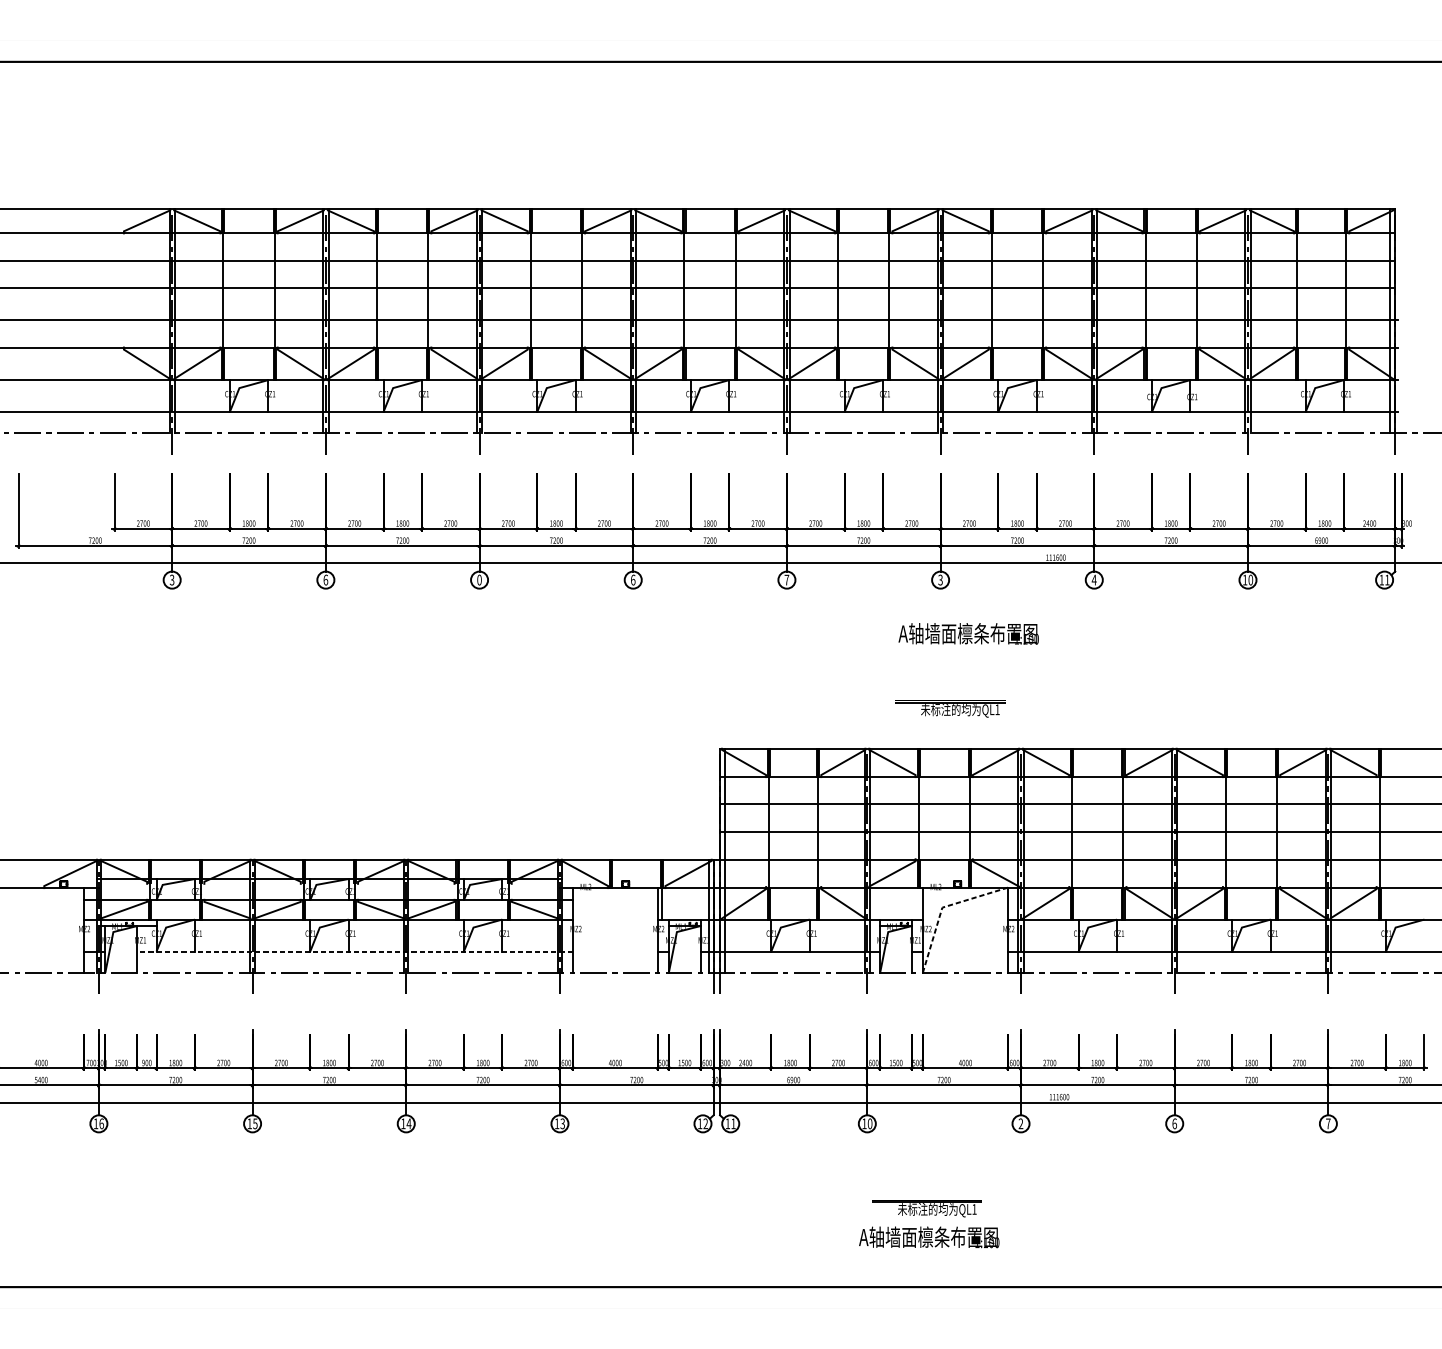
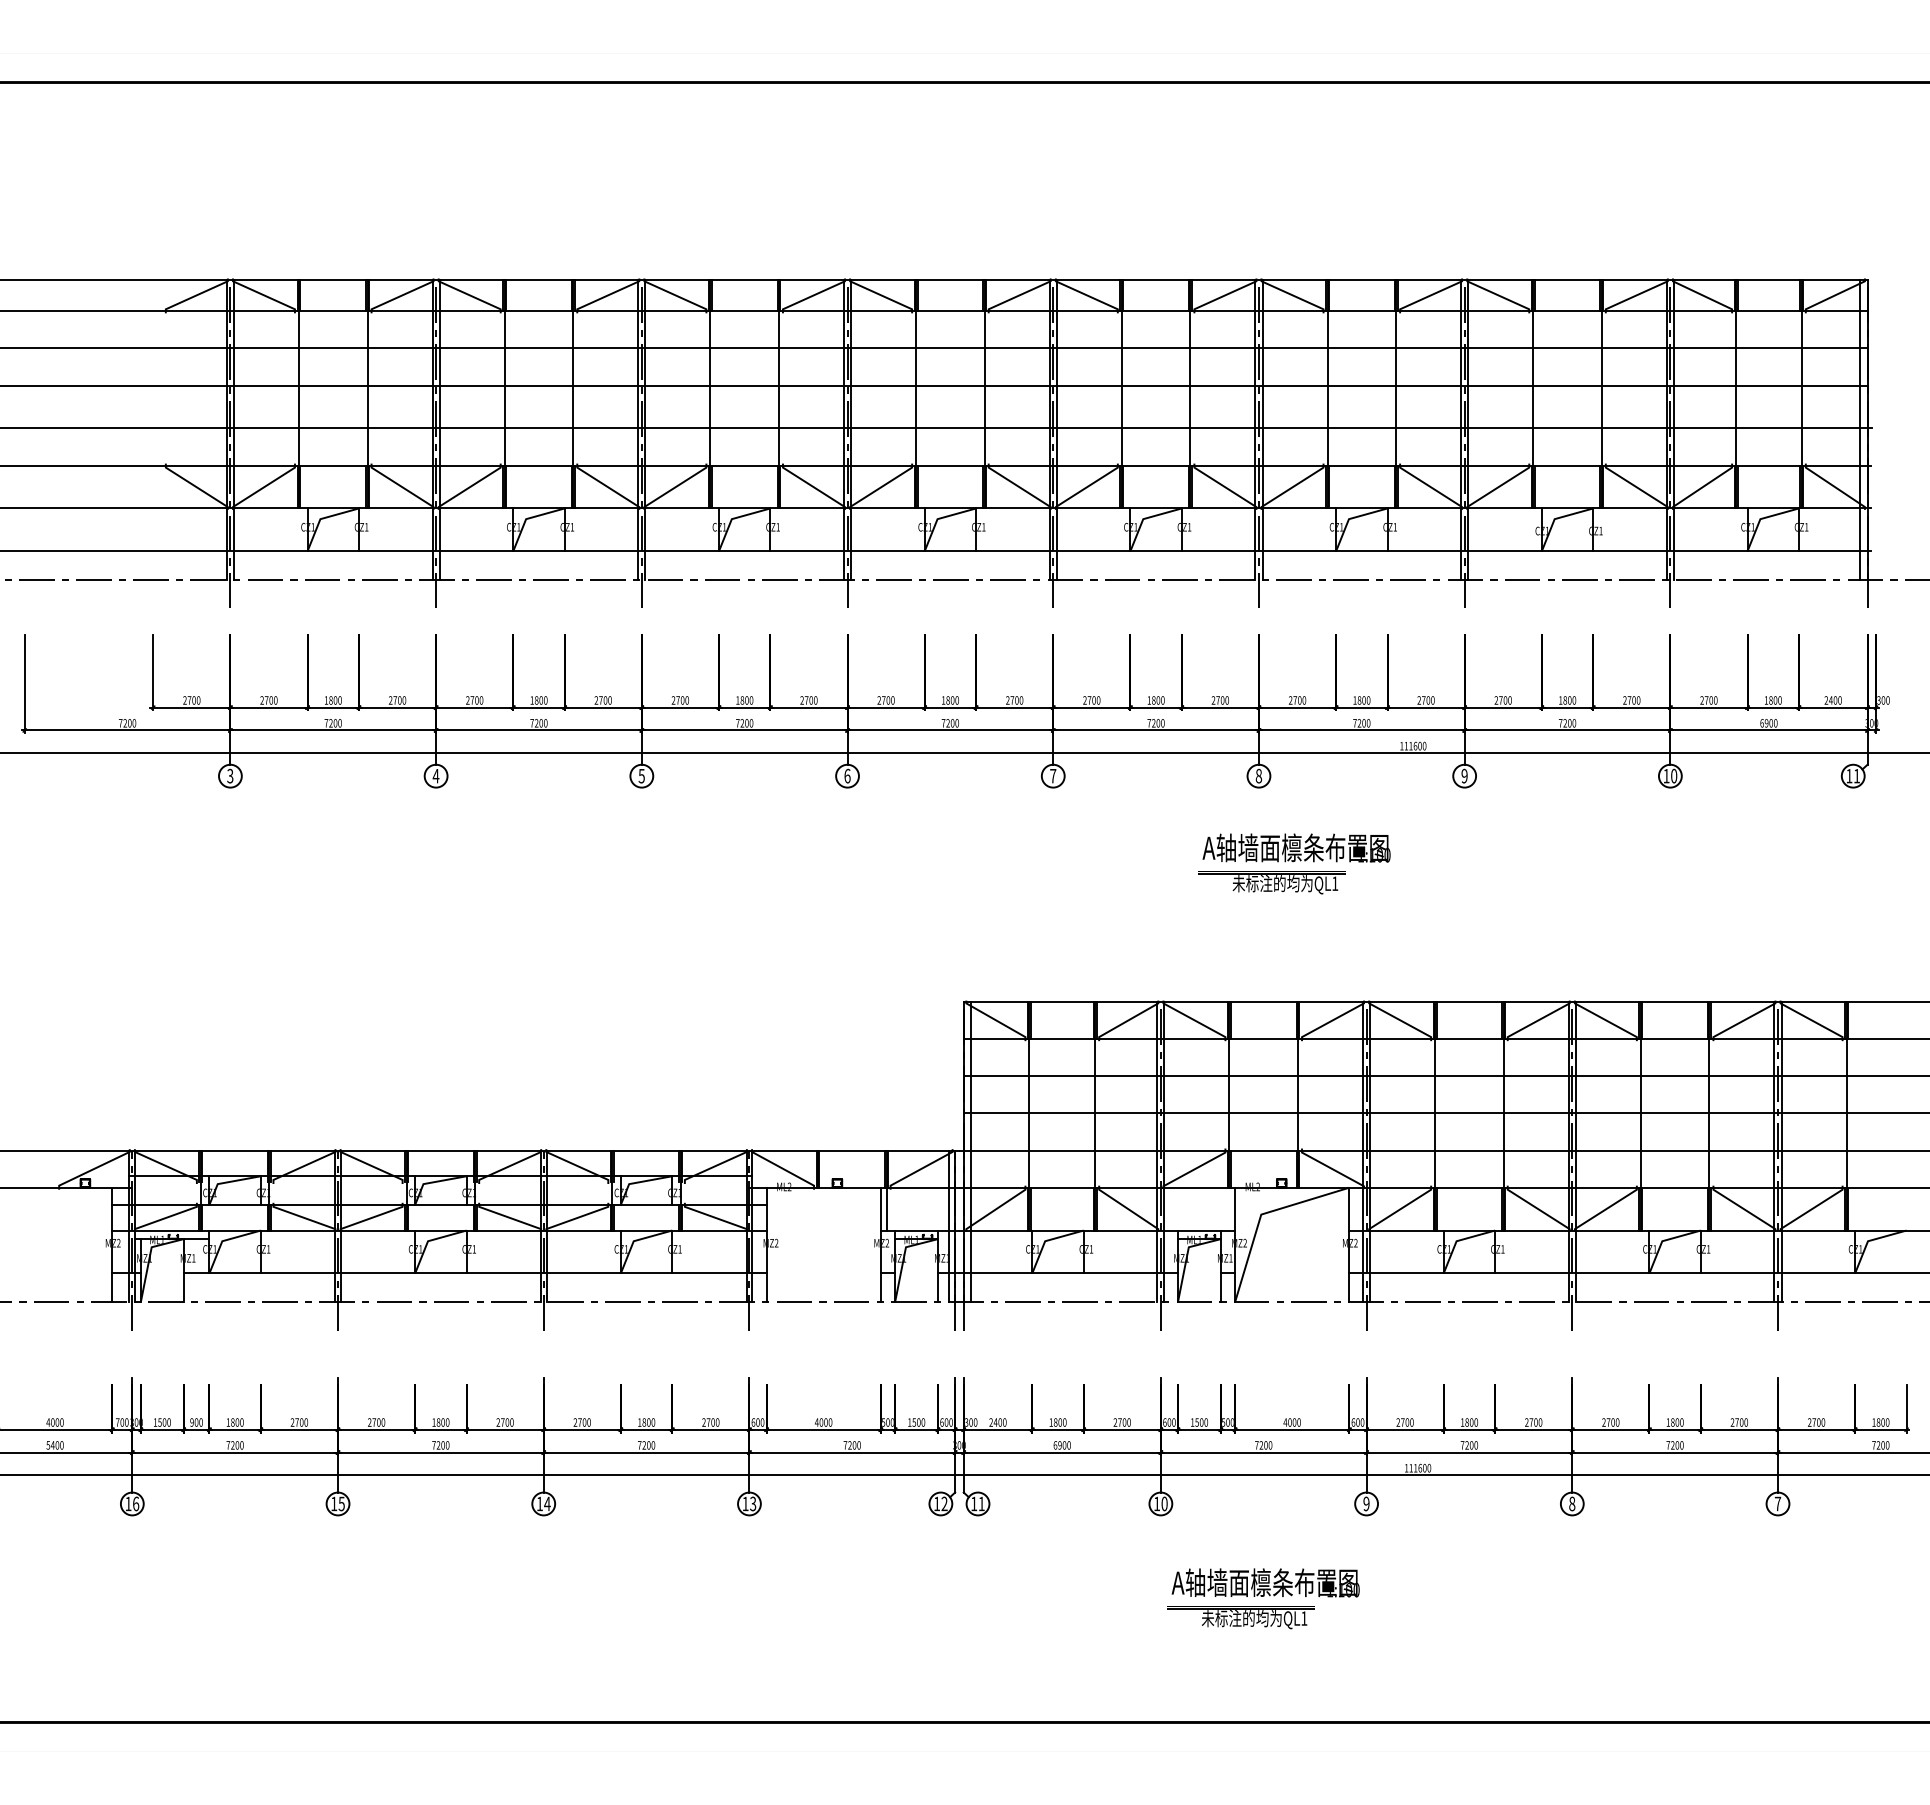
text: (325, 579) -> (435, 775), 6 -> 4
text: (479, 579) -> (641, 775), 0 -> 5
text: (1094, 579) -> (1464, 775), 4 -> 9
text: (940, 580) -> (1258, 776), 3 -> 8
part: (949, 708) -> (1271, 882), moved
line: (942, 907) -> (1261, 1214), dashed -> solid
line: (354, 951) -> (474, 1273), dashed -> solid
text: (1174, 1123) -> (1572, 1503), 6 -> 8
text: (1020, 1124) -> (1366, 1504), 2 -> 9
text: (929, 1237) -> (1265, 1582), moved

